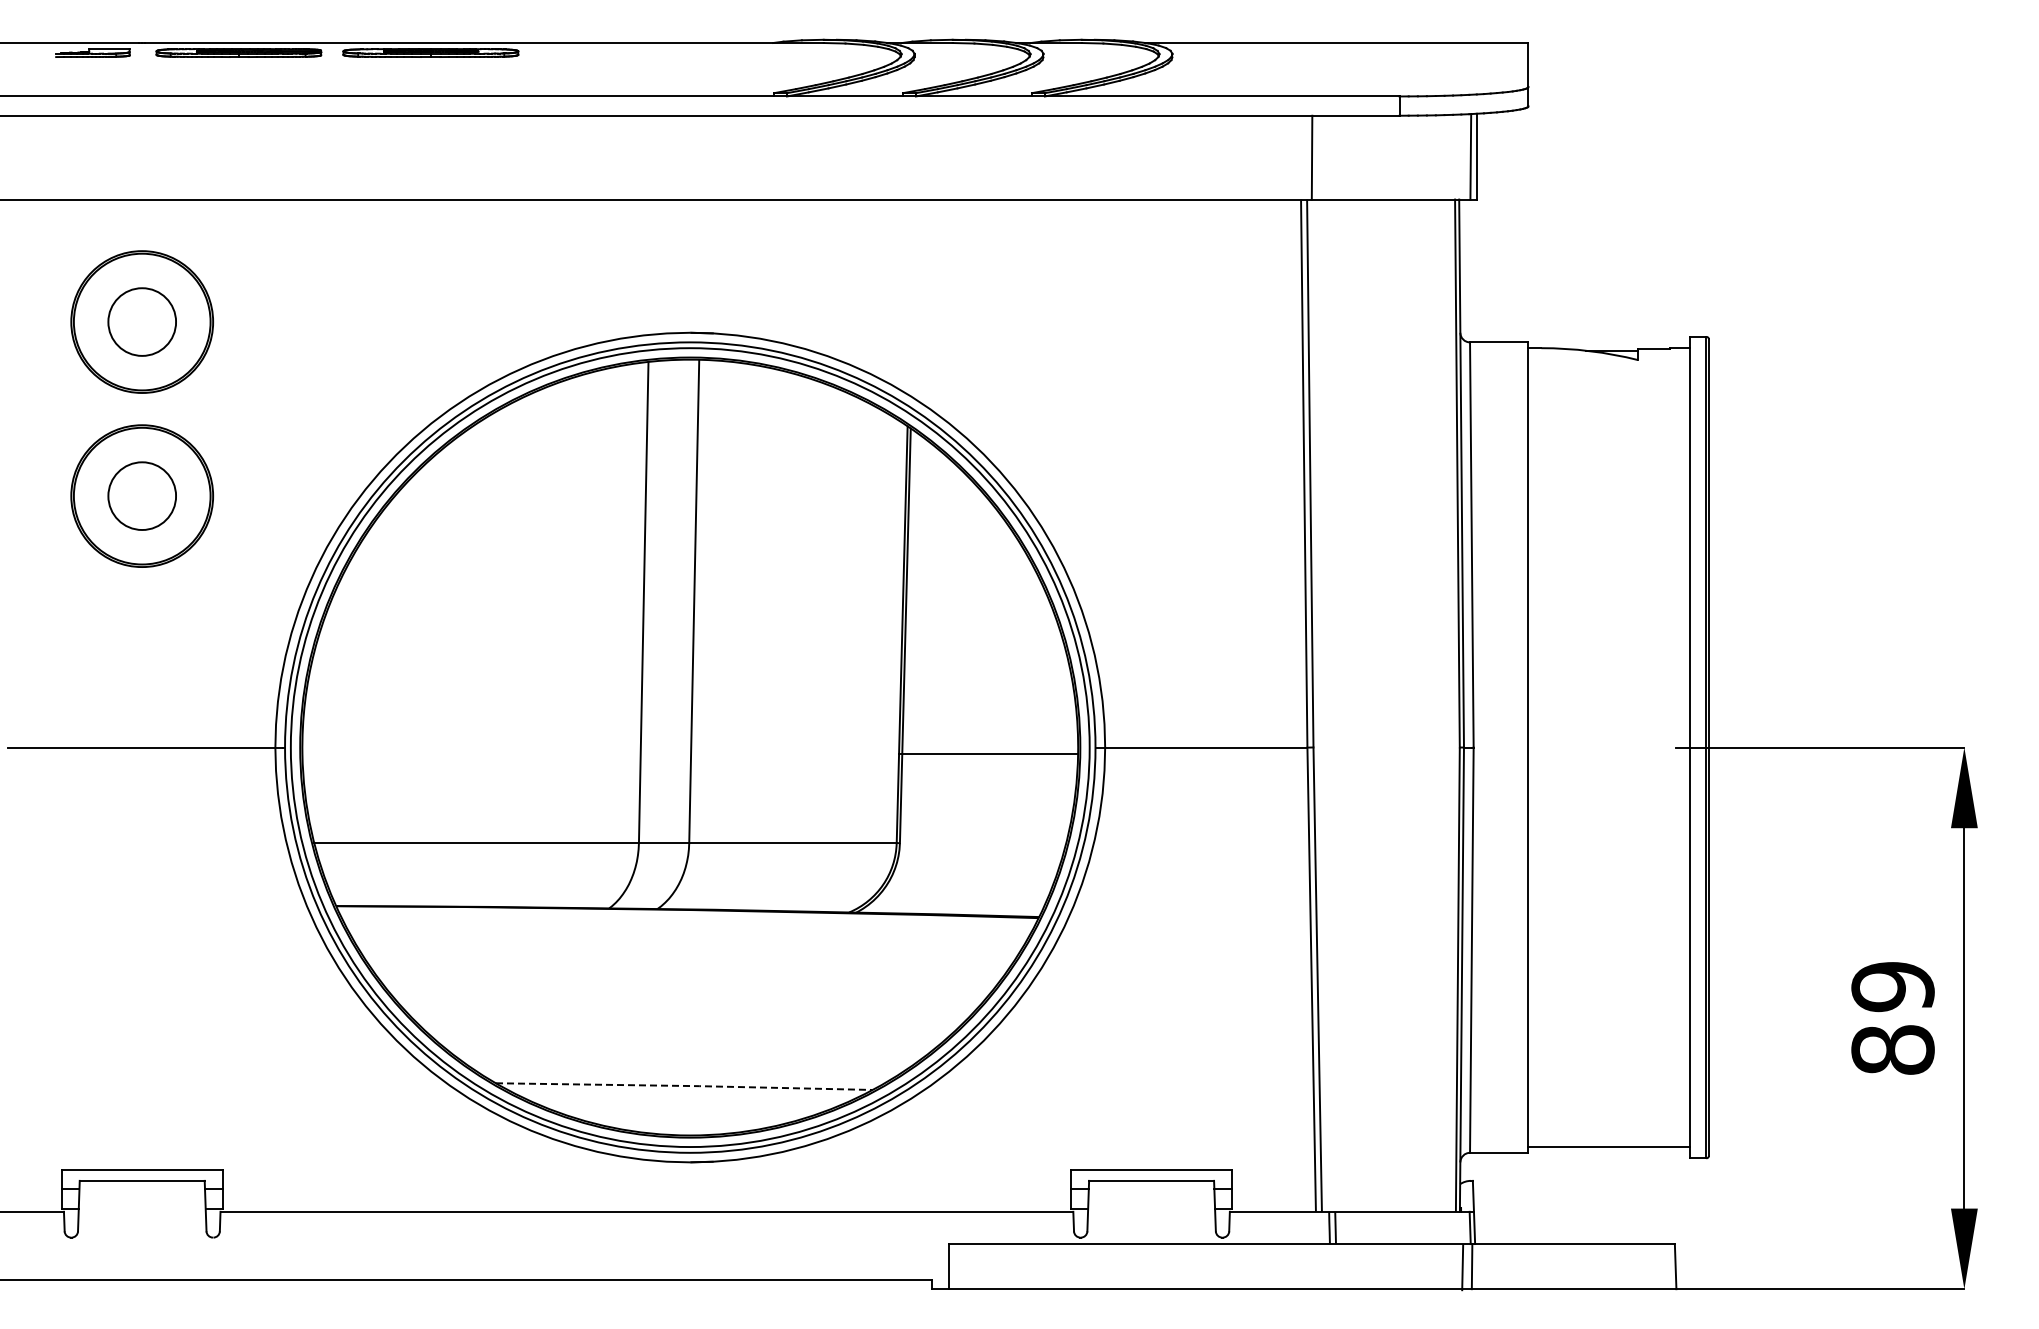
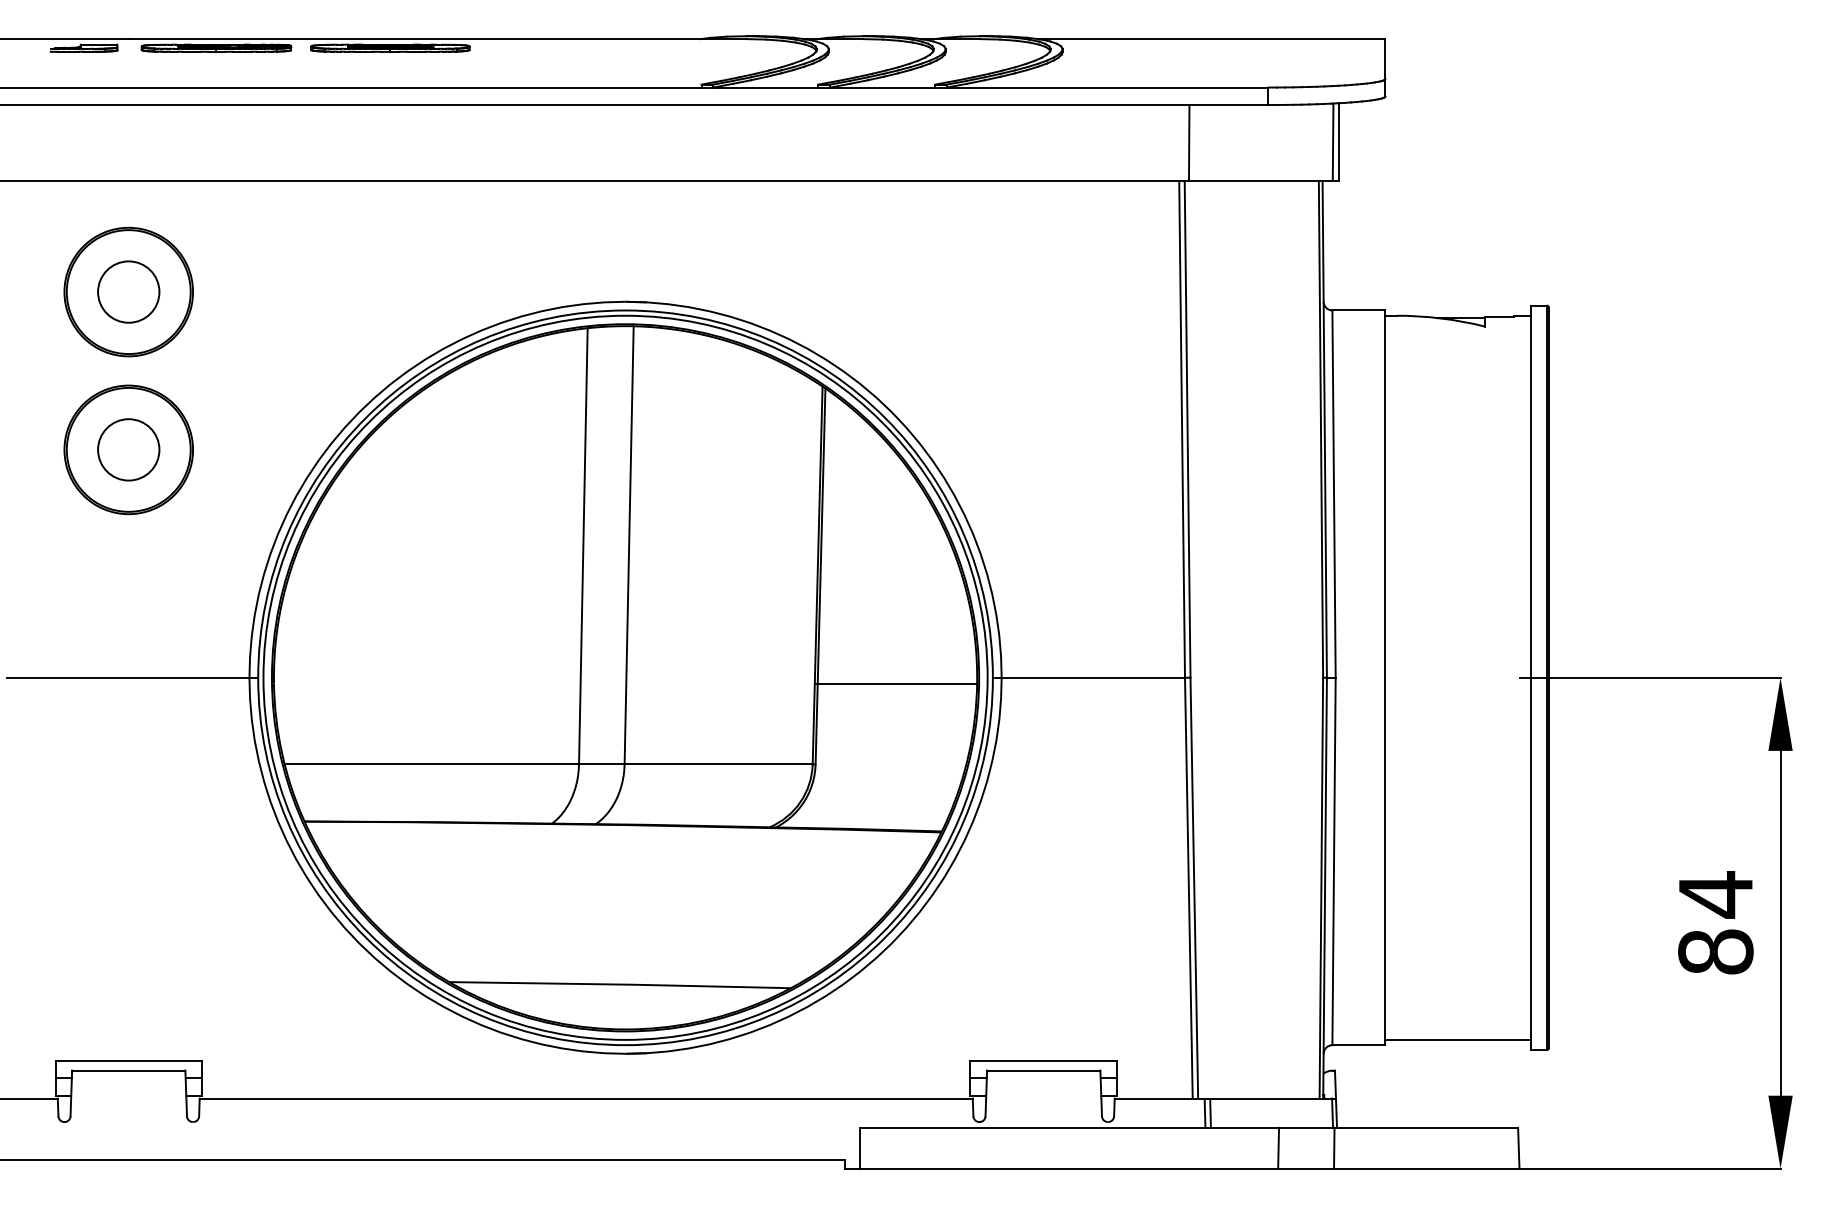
text: (1892, 986) -> (1715, 894), 89 -> 84
line: (685, 1085) -> (621, 984), dashed -> solid
line: (1462, 1267) -> (1278, 1148), moved

